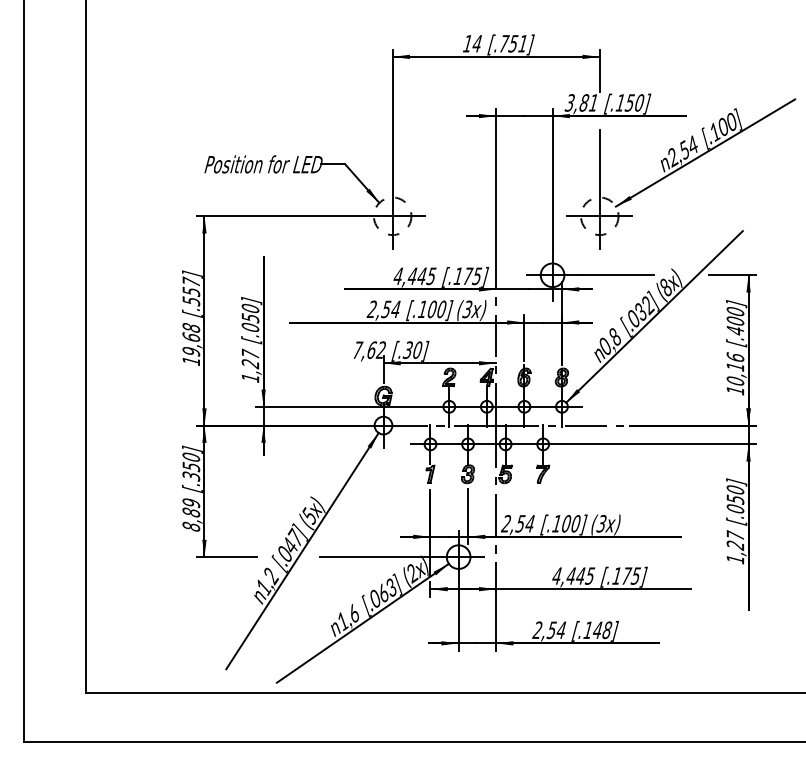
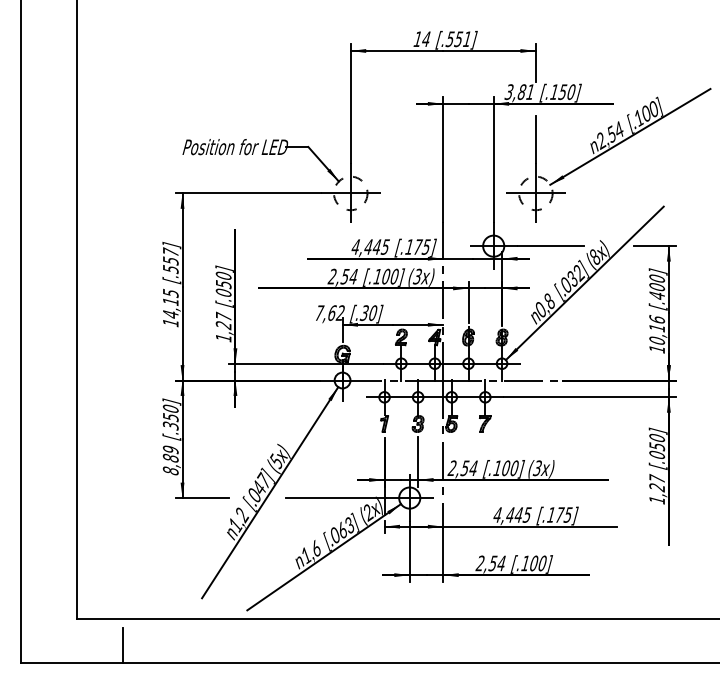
text: (503, 43) -> (449, 39), [.751] -> [.551]
text: (191, 339) -> (170, 303), 19,68 -> 14,15
text: (602, 630) -> (538, 563), [.148] -> [.100]
line: (137, 721) -> (122, 644), added

